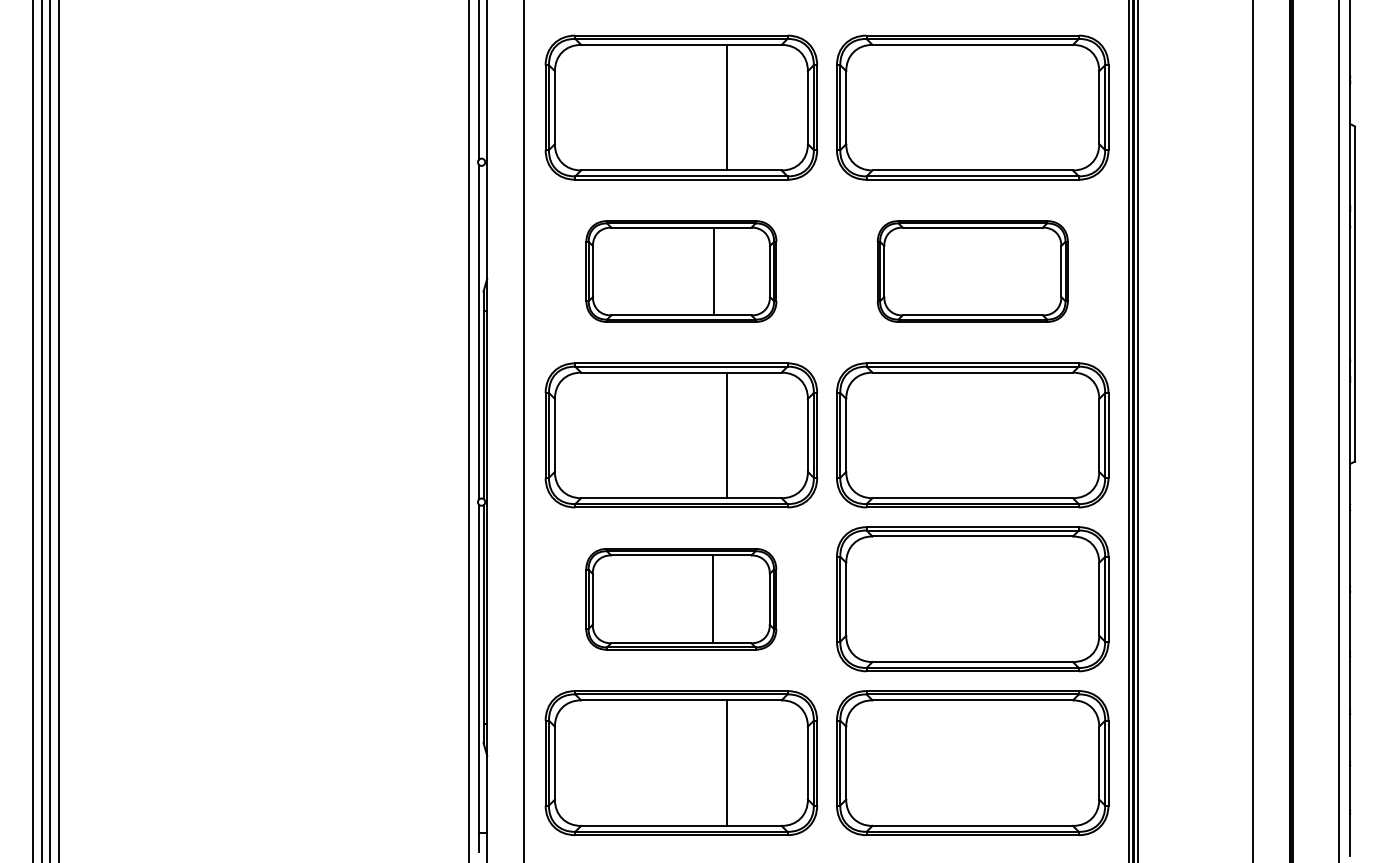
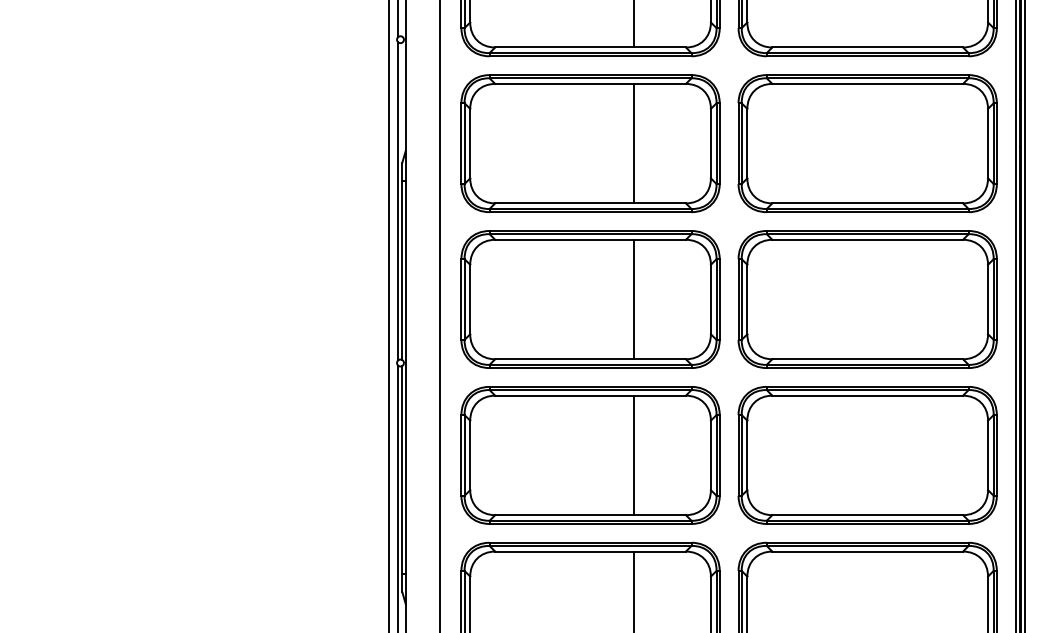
part: (681, 271) -> (590, 143), size x1.43
part: (972, 271) -> (867, 143), size x1.43
part: (680, 599) -> (589, 455), size x1.43

